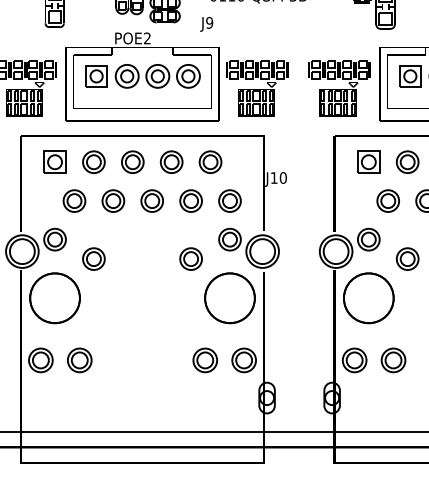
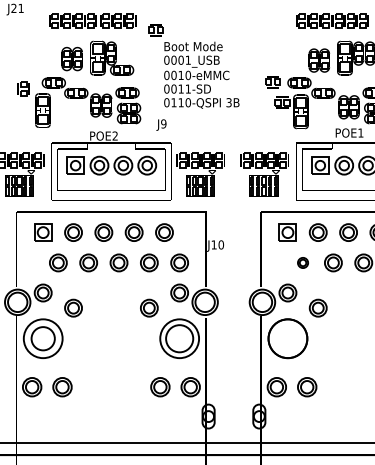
part: (387, 200) -> (302, 262), size x0.6
circle: (54, 297) -> (42, 338), size x0.6
circle: (229, 297) -> (179, 338), size x0.7

